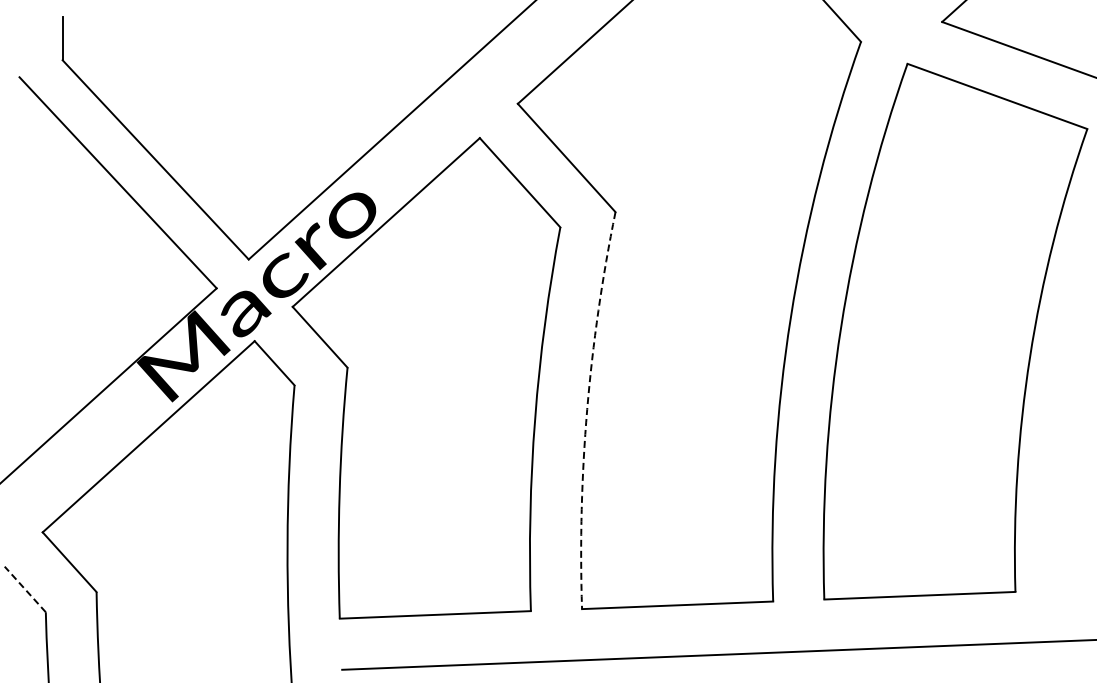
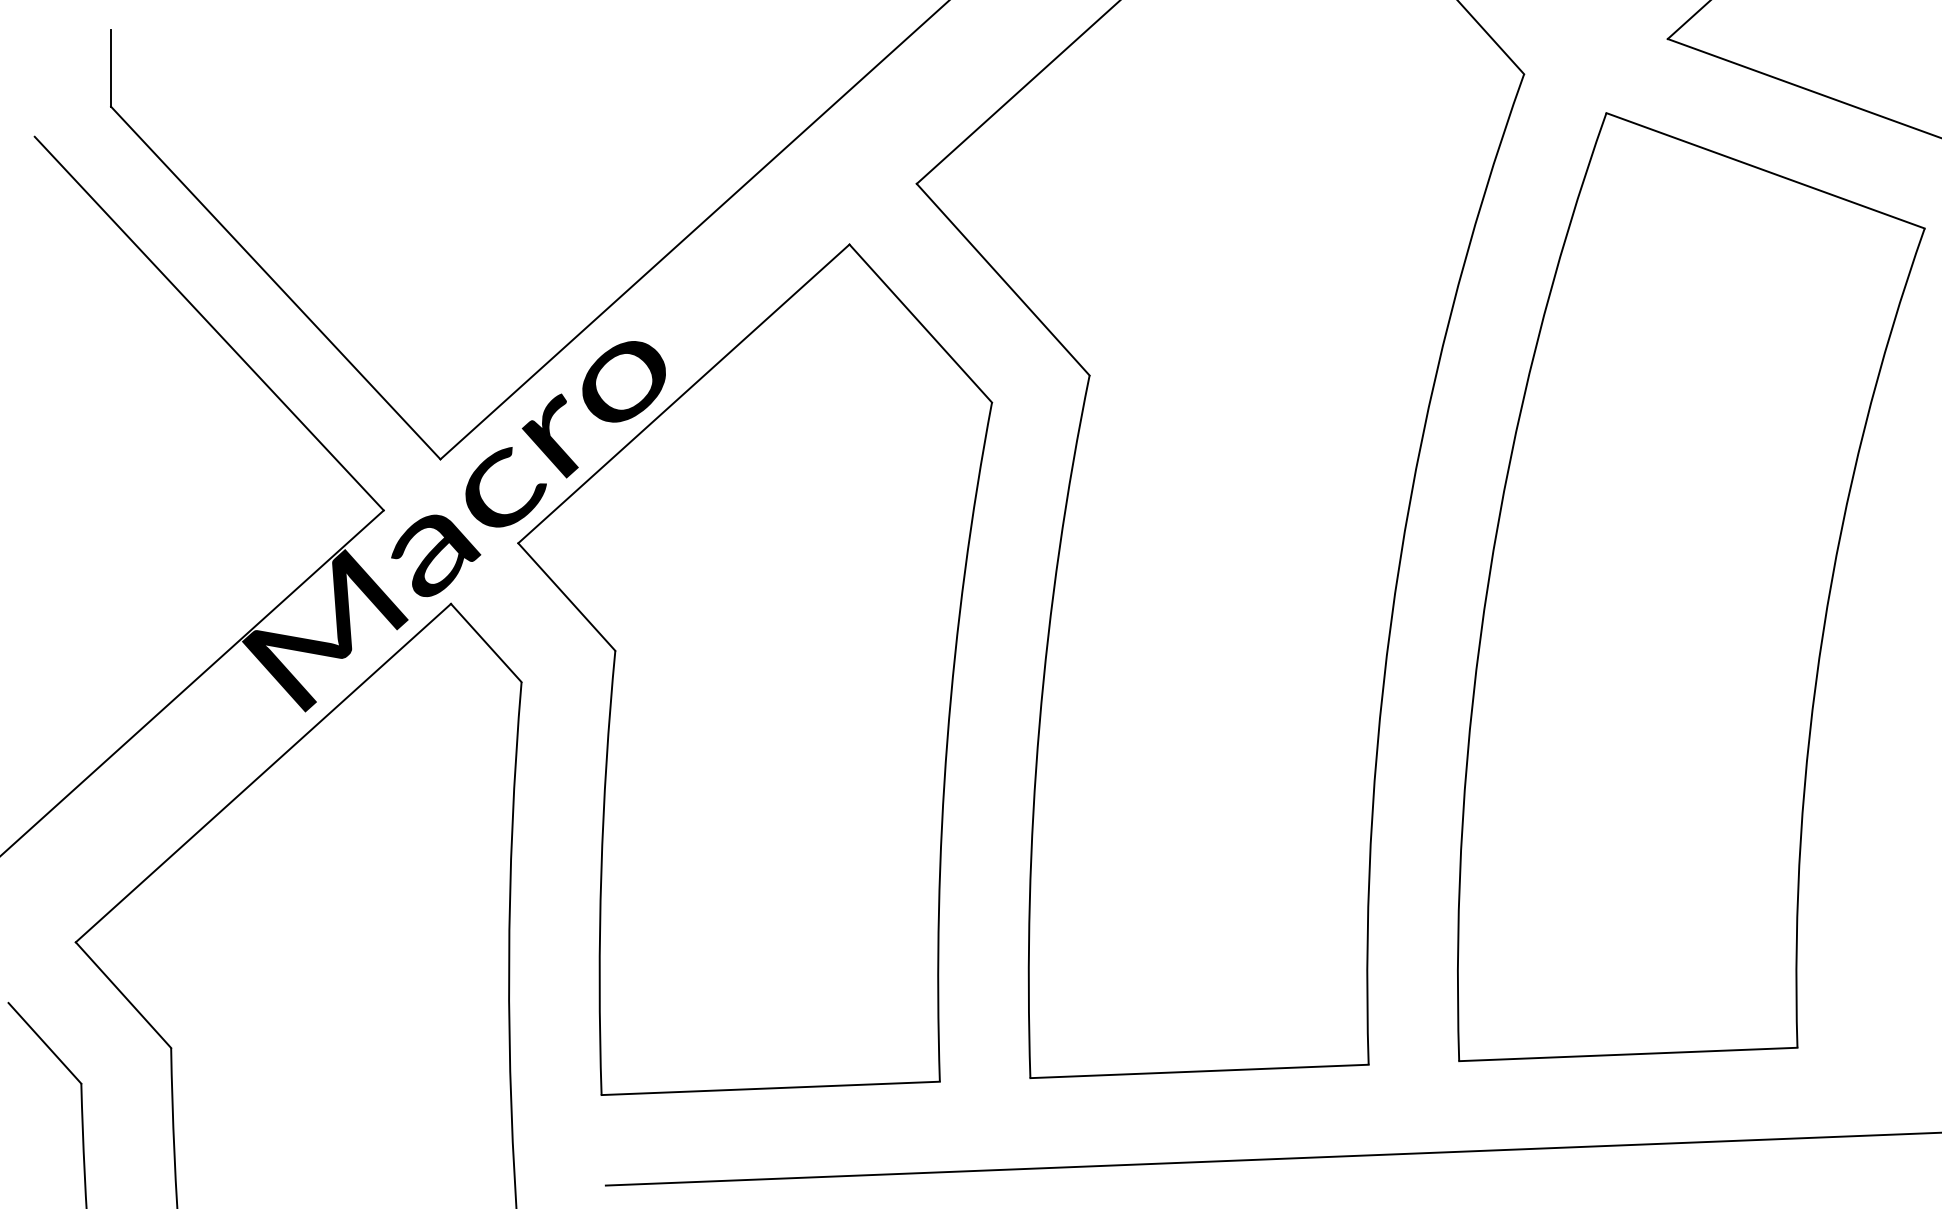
arc: (587, 409) -> (1040, 724), dashed -> solid
line: (25, 589) -> (45, 1043), dashed -> solid

